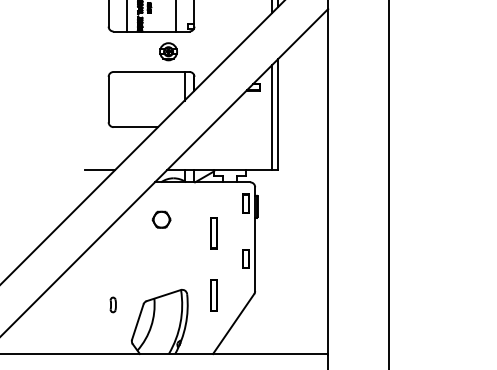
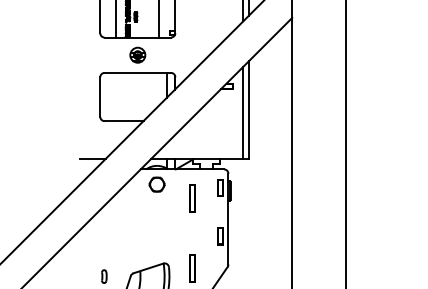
part: (168, 51) -> (137, 54), moved
part: (161, 219) -> (156, 184), moved
part: (213, 233) -> (191, 199), moved

